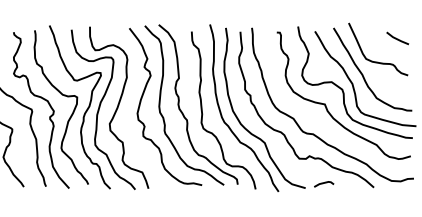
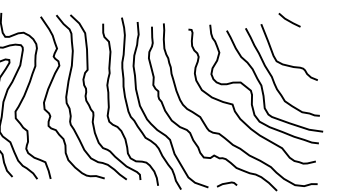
part: (397, 38) -> (289, 20), moved

